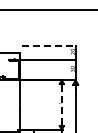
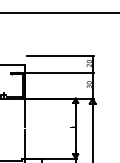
line: (49, 45) -> (60, 55), dashed -> solid
line: (61, 104) -> (75, 128), dashed -> solid

